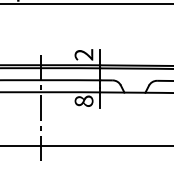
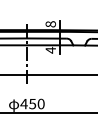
text: (83, 55) -> (50, 24), 2 -> 8
text: (83, 99) -> (50, 49), 8 -> 4

